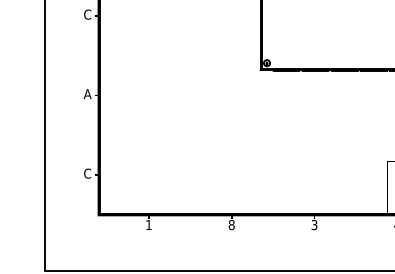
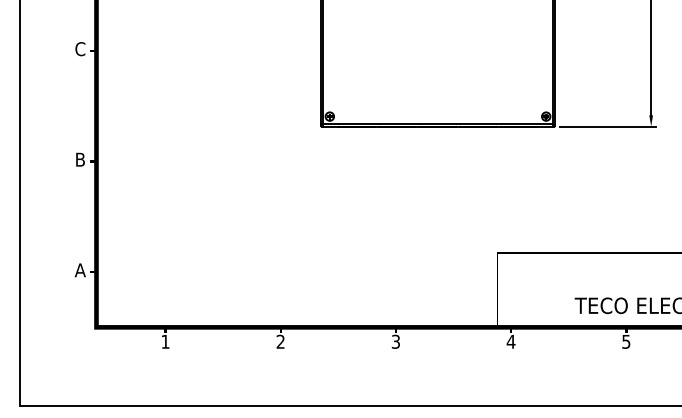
text: (87, 94) -> (79, 159), A -> B
text: (87, 173) -> (80, 270), C -> A
text: (231, 224) -> (280, 341), 8 -> 2

